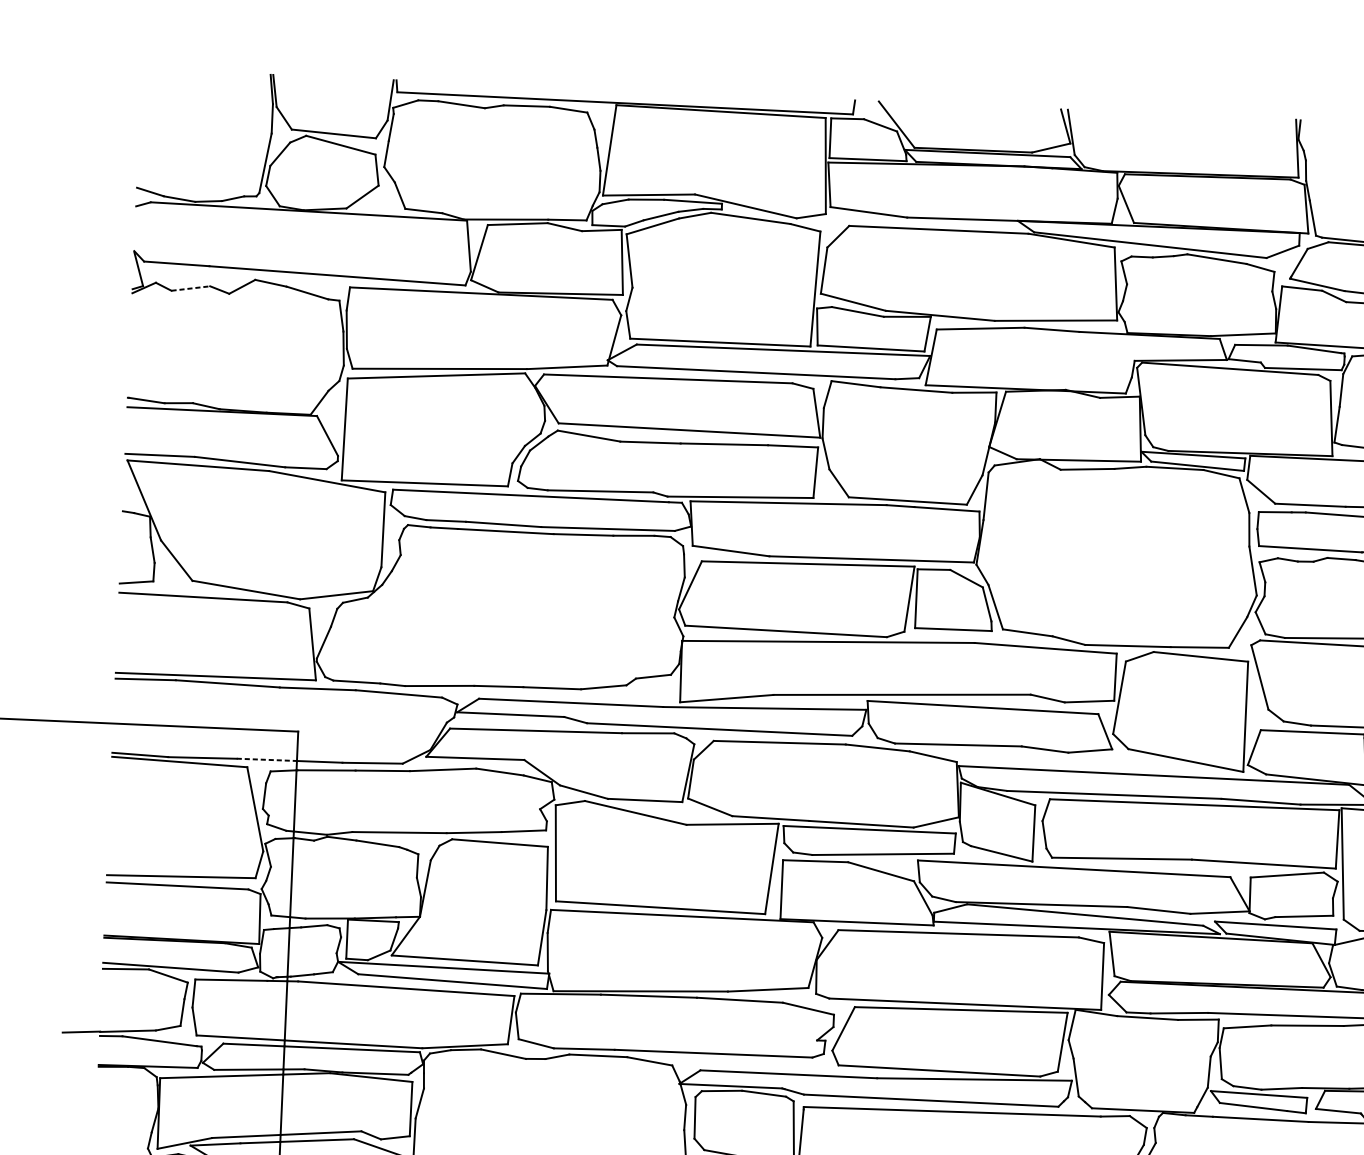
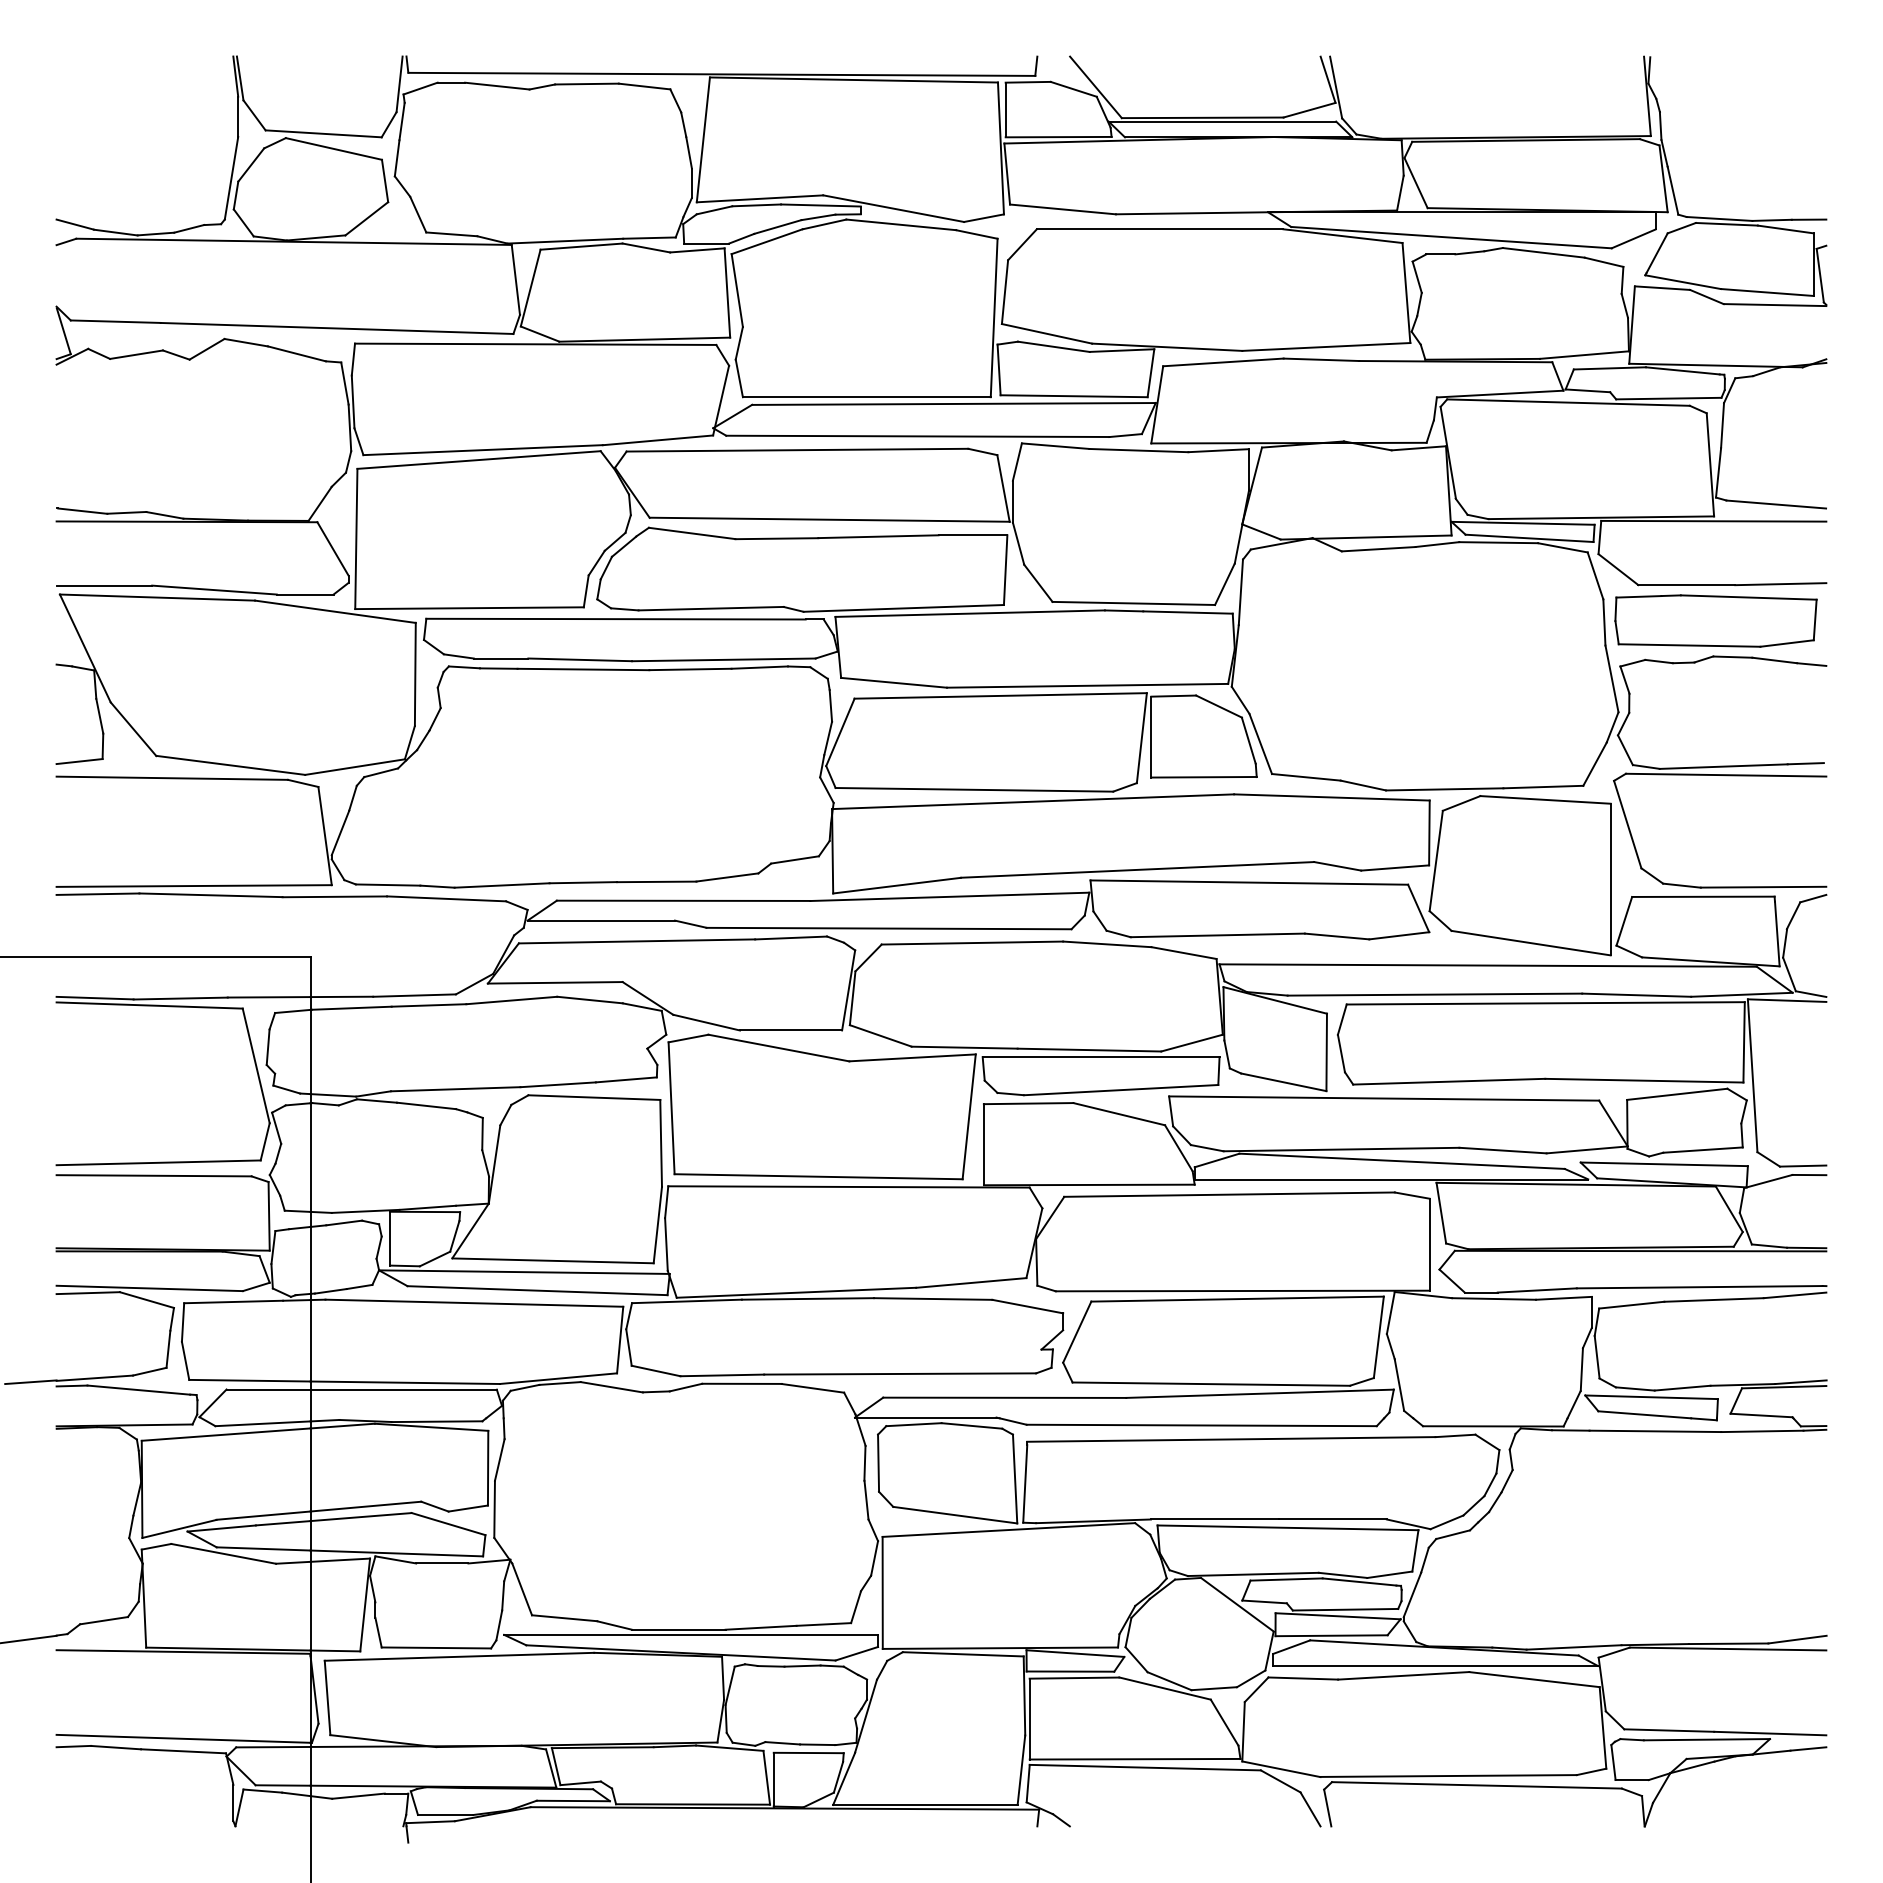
line: (190, 288) -> (136, 354), dashed -> solid
line: (267, 760) -> (269, 997), dashed -> solid

